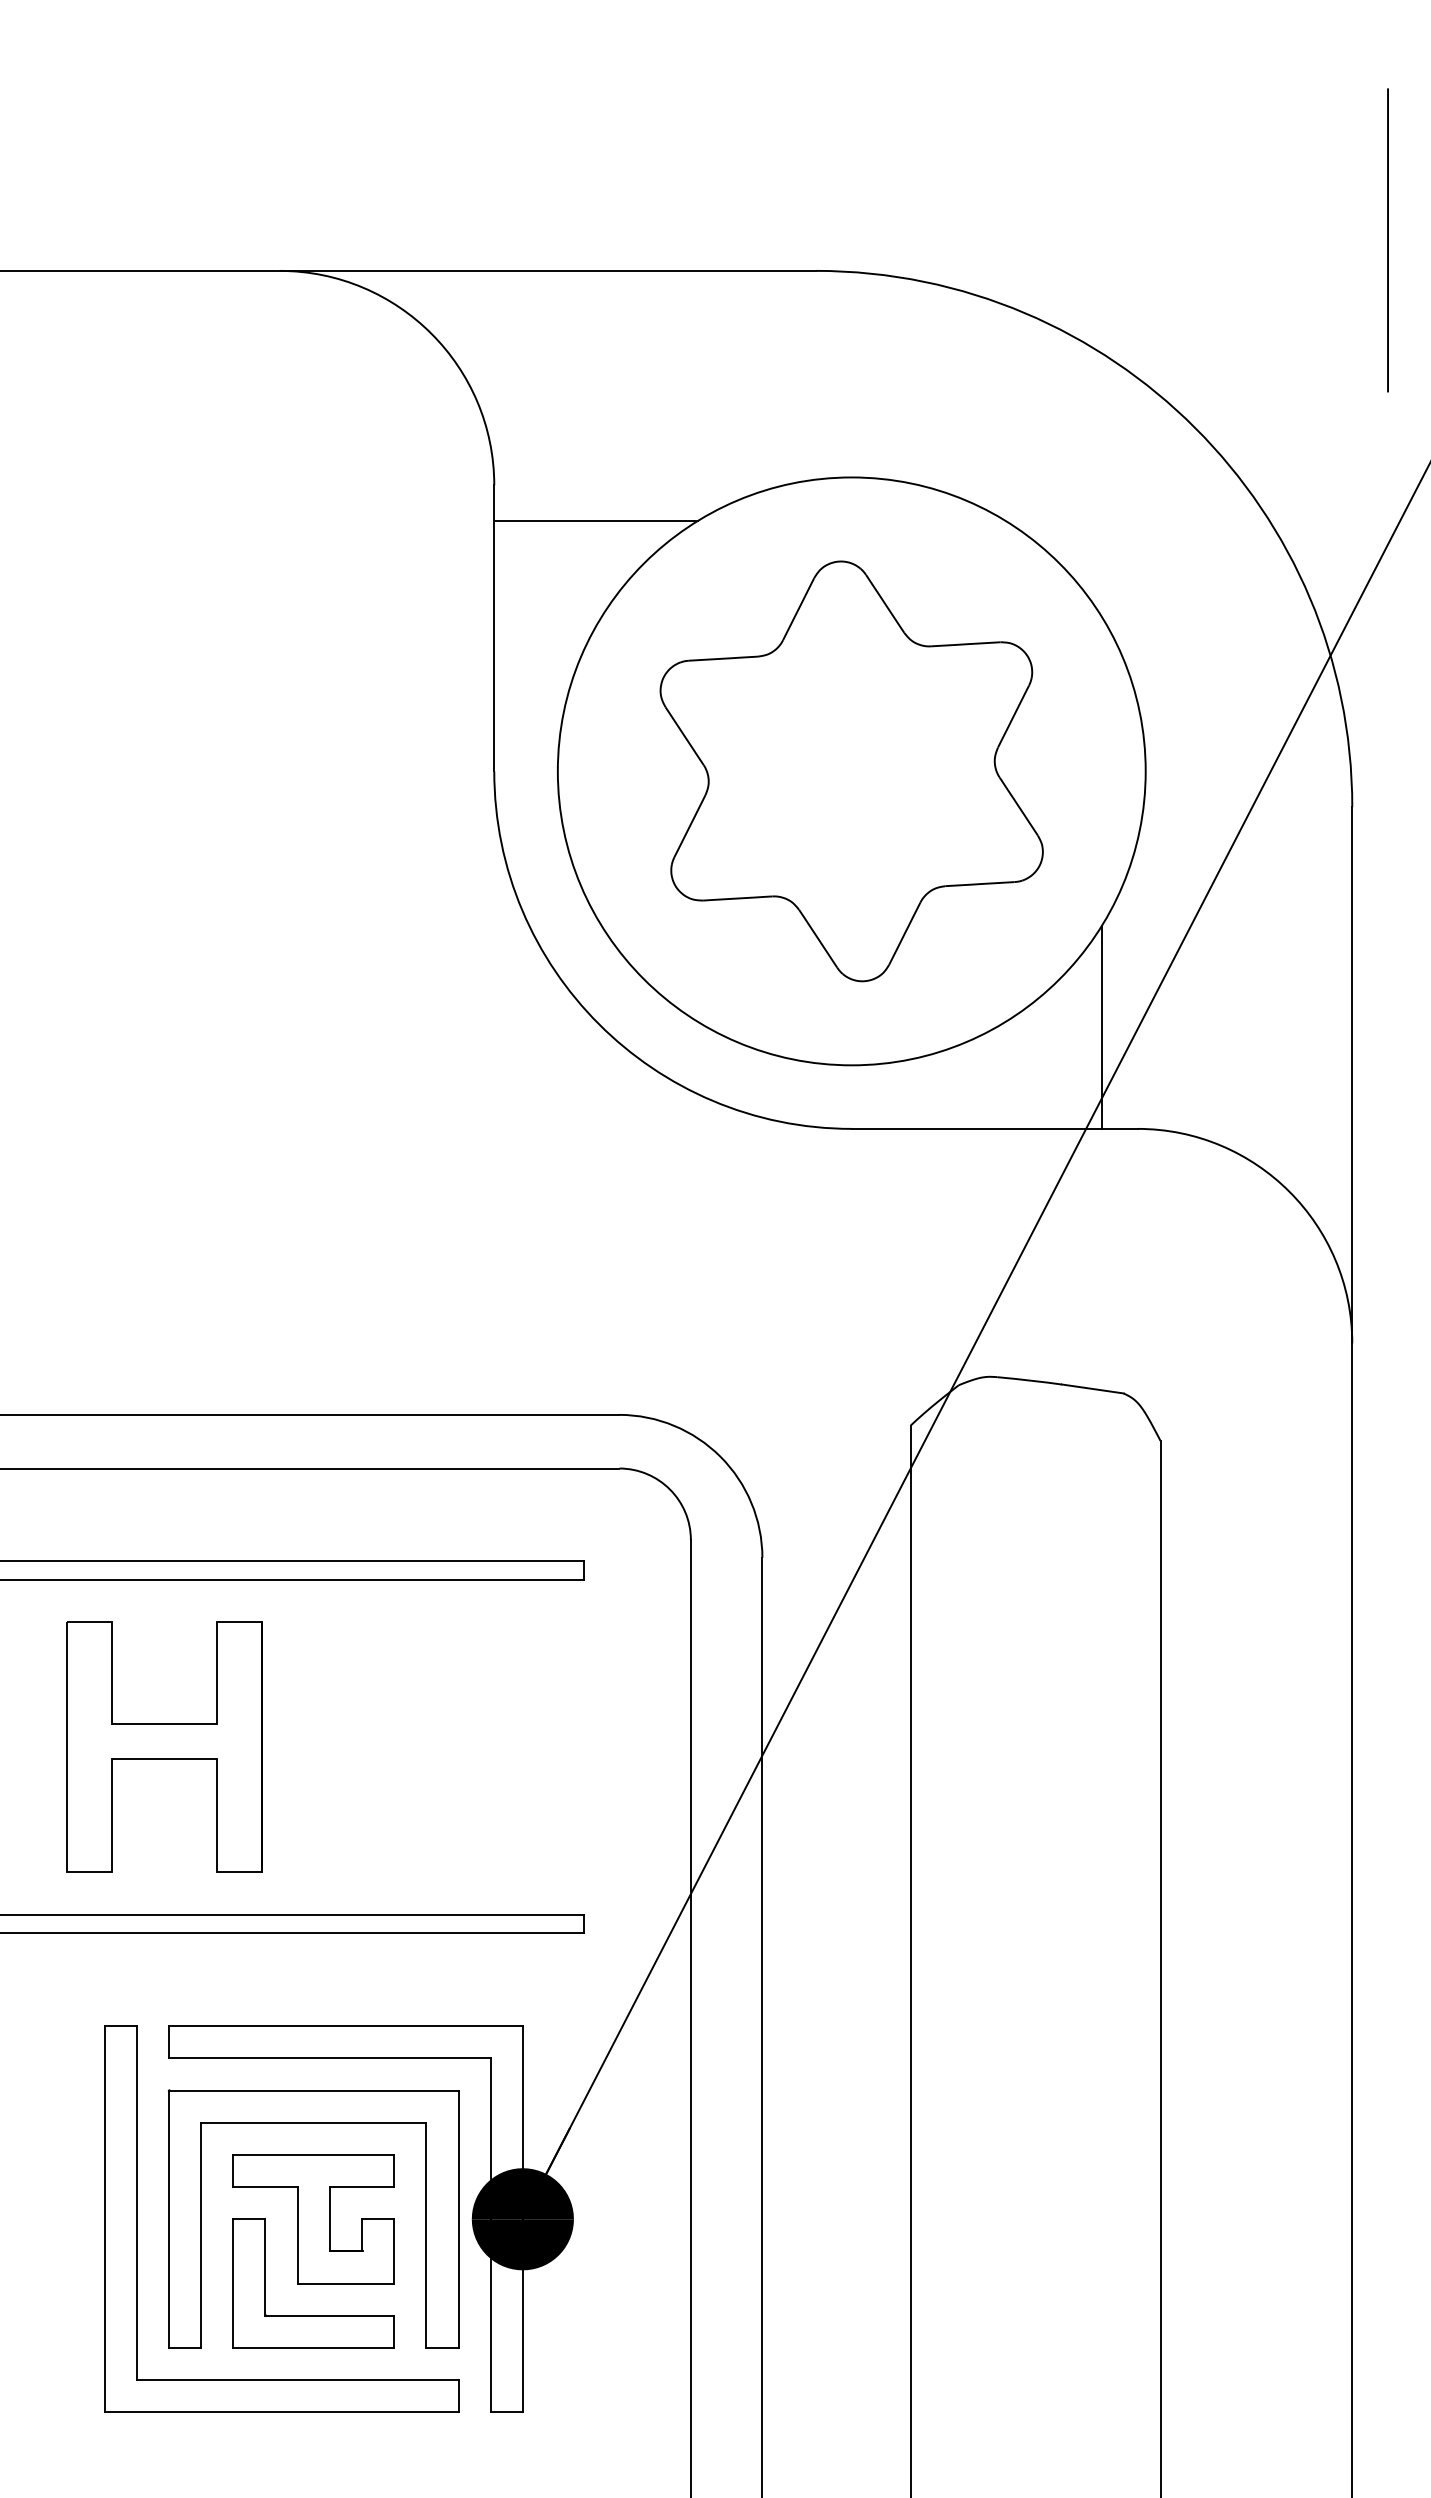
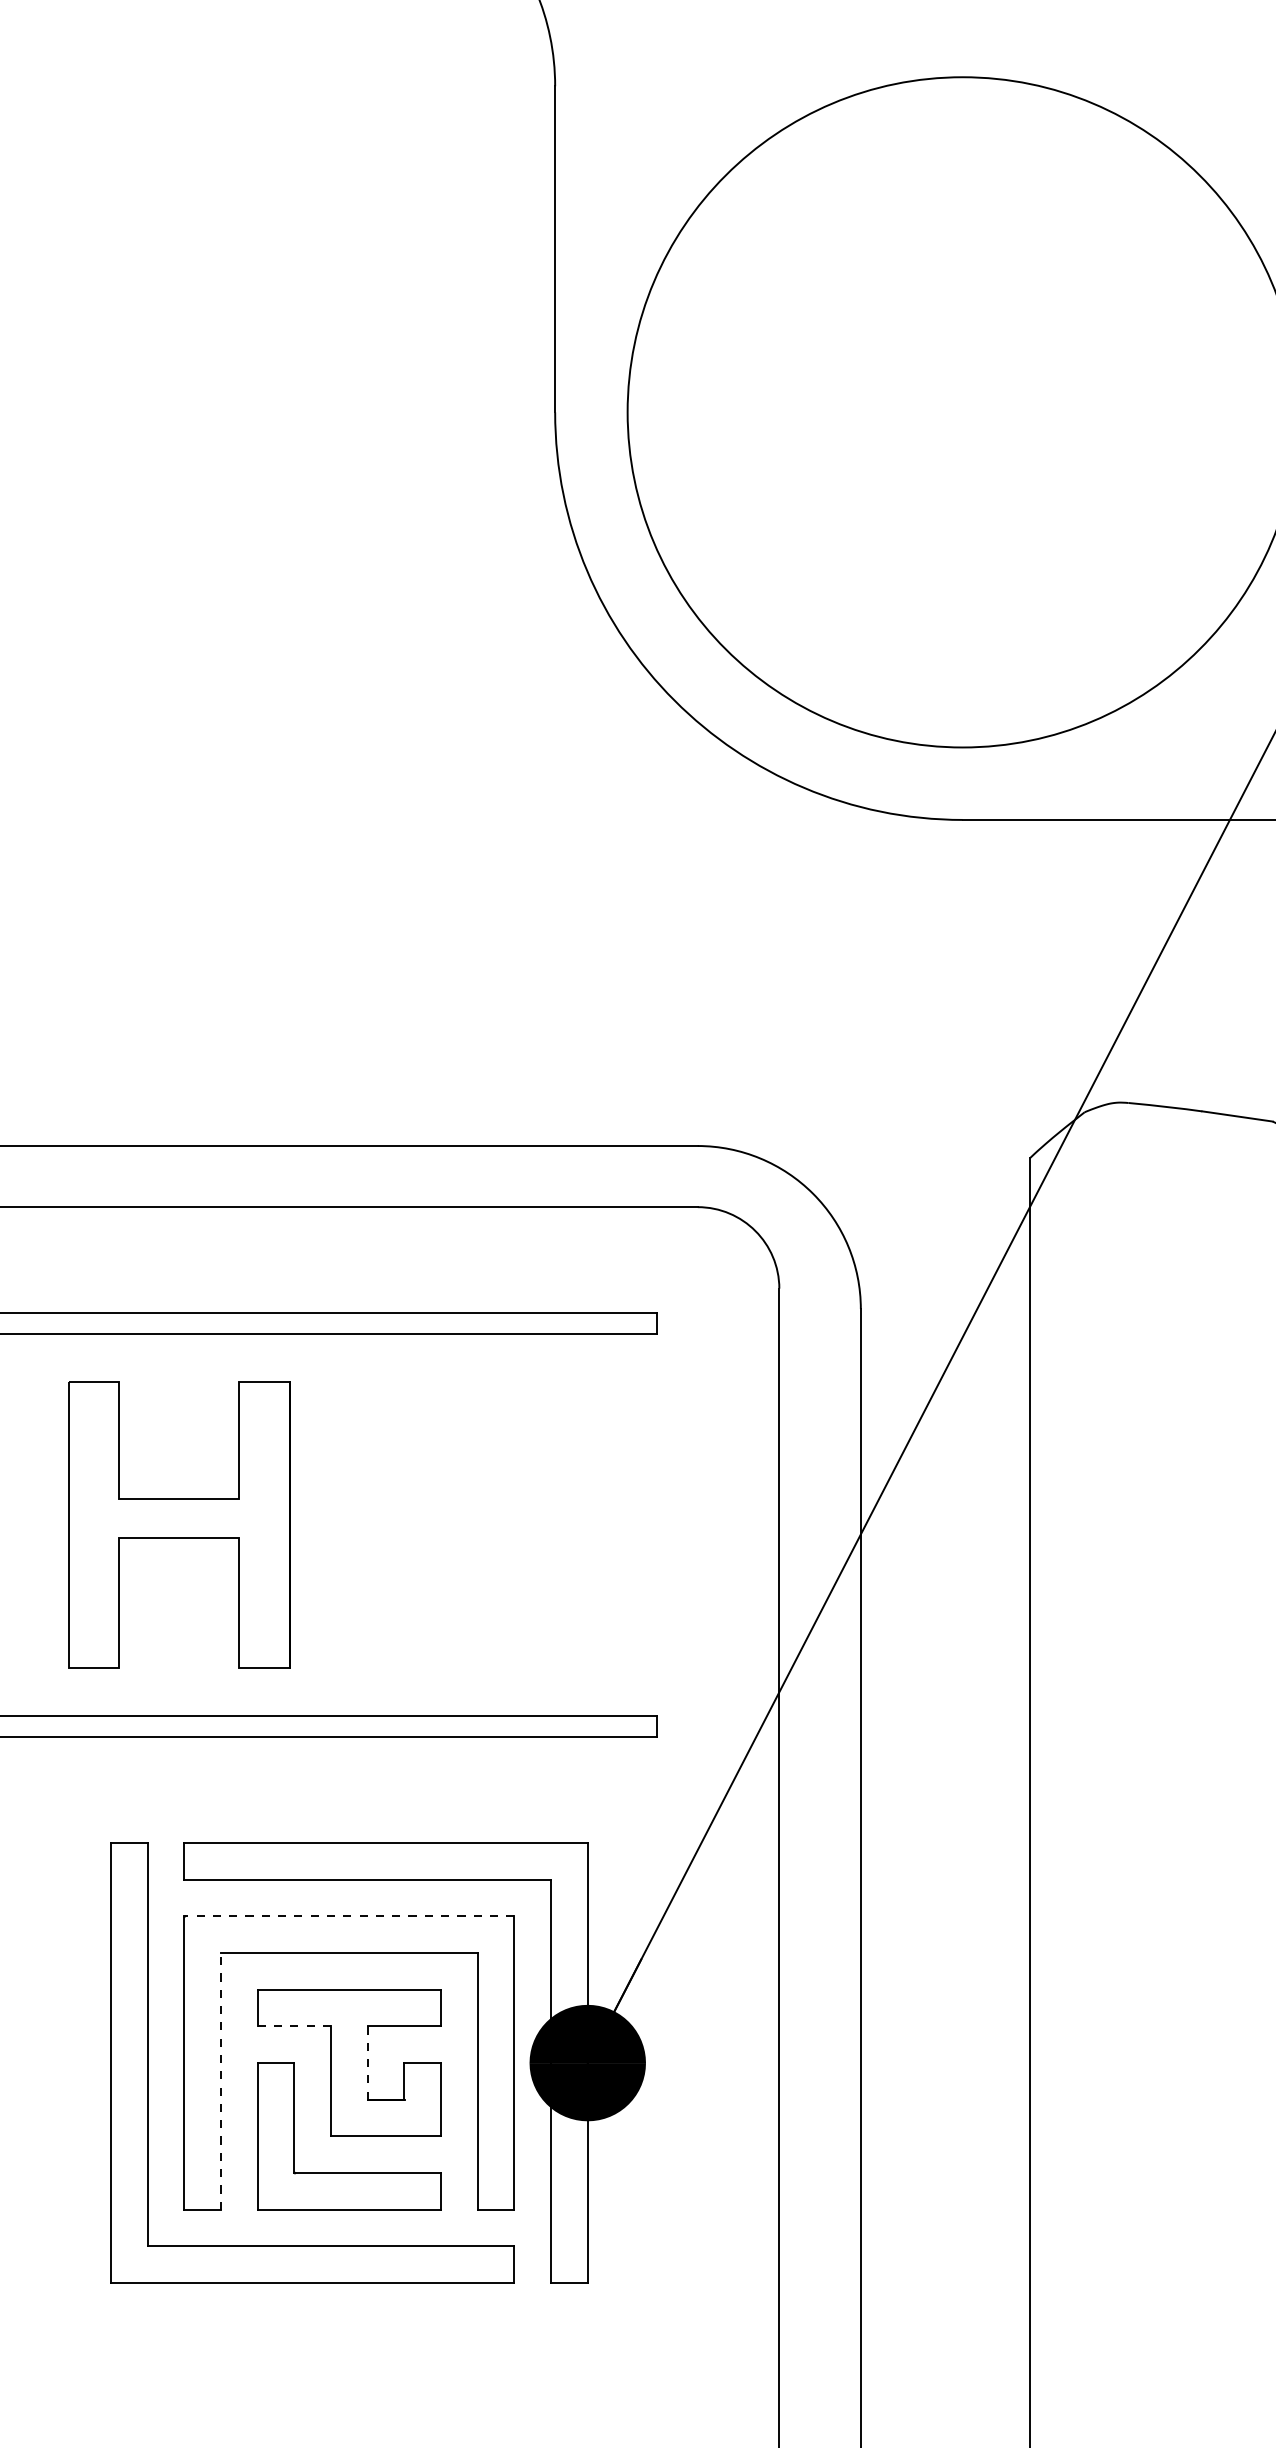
line: (595, 521) -> (670, 127), removed
part: (851, 771) -> (962, 412), removed
line: (1102, 1026) -> (1248, 703), removed
line: (313, 2090) -> (349, 1916), solid -> dashed
line: (264, 2187) -> (293, 2026), solid -> dashed
line: (329, 2219) -> (367, 2063), solid -> dashed
line: (201, 2235) -> (221, 2081), solid -> dashed

